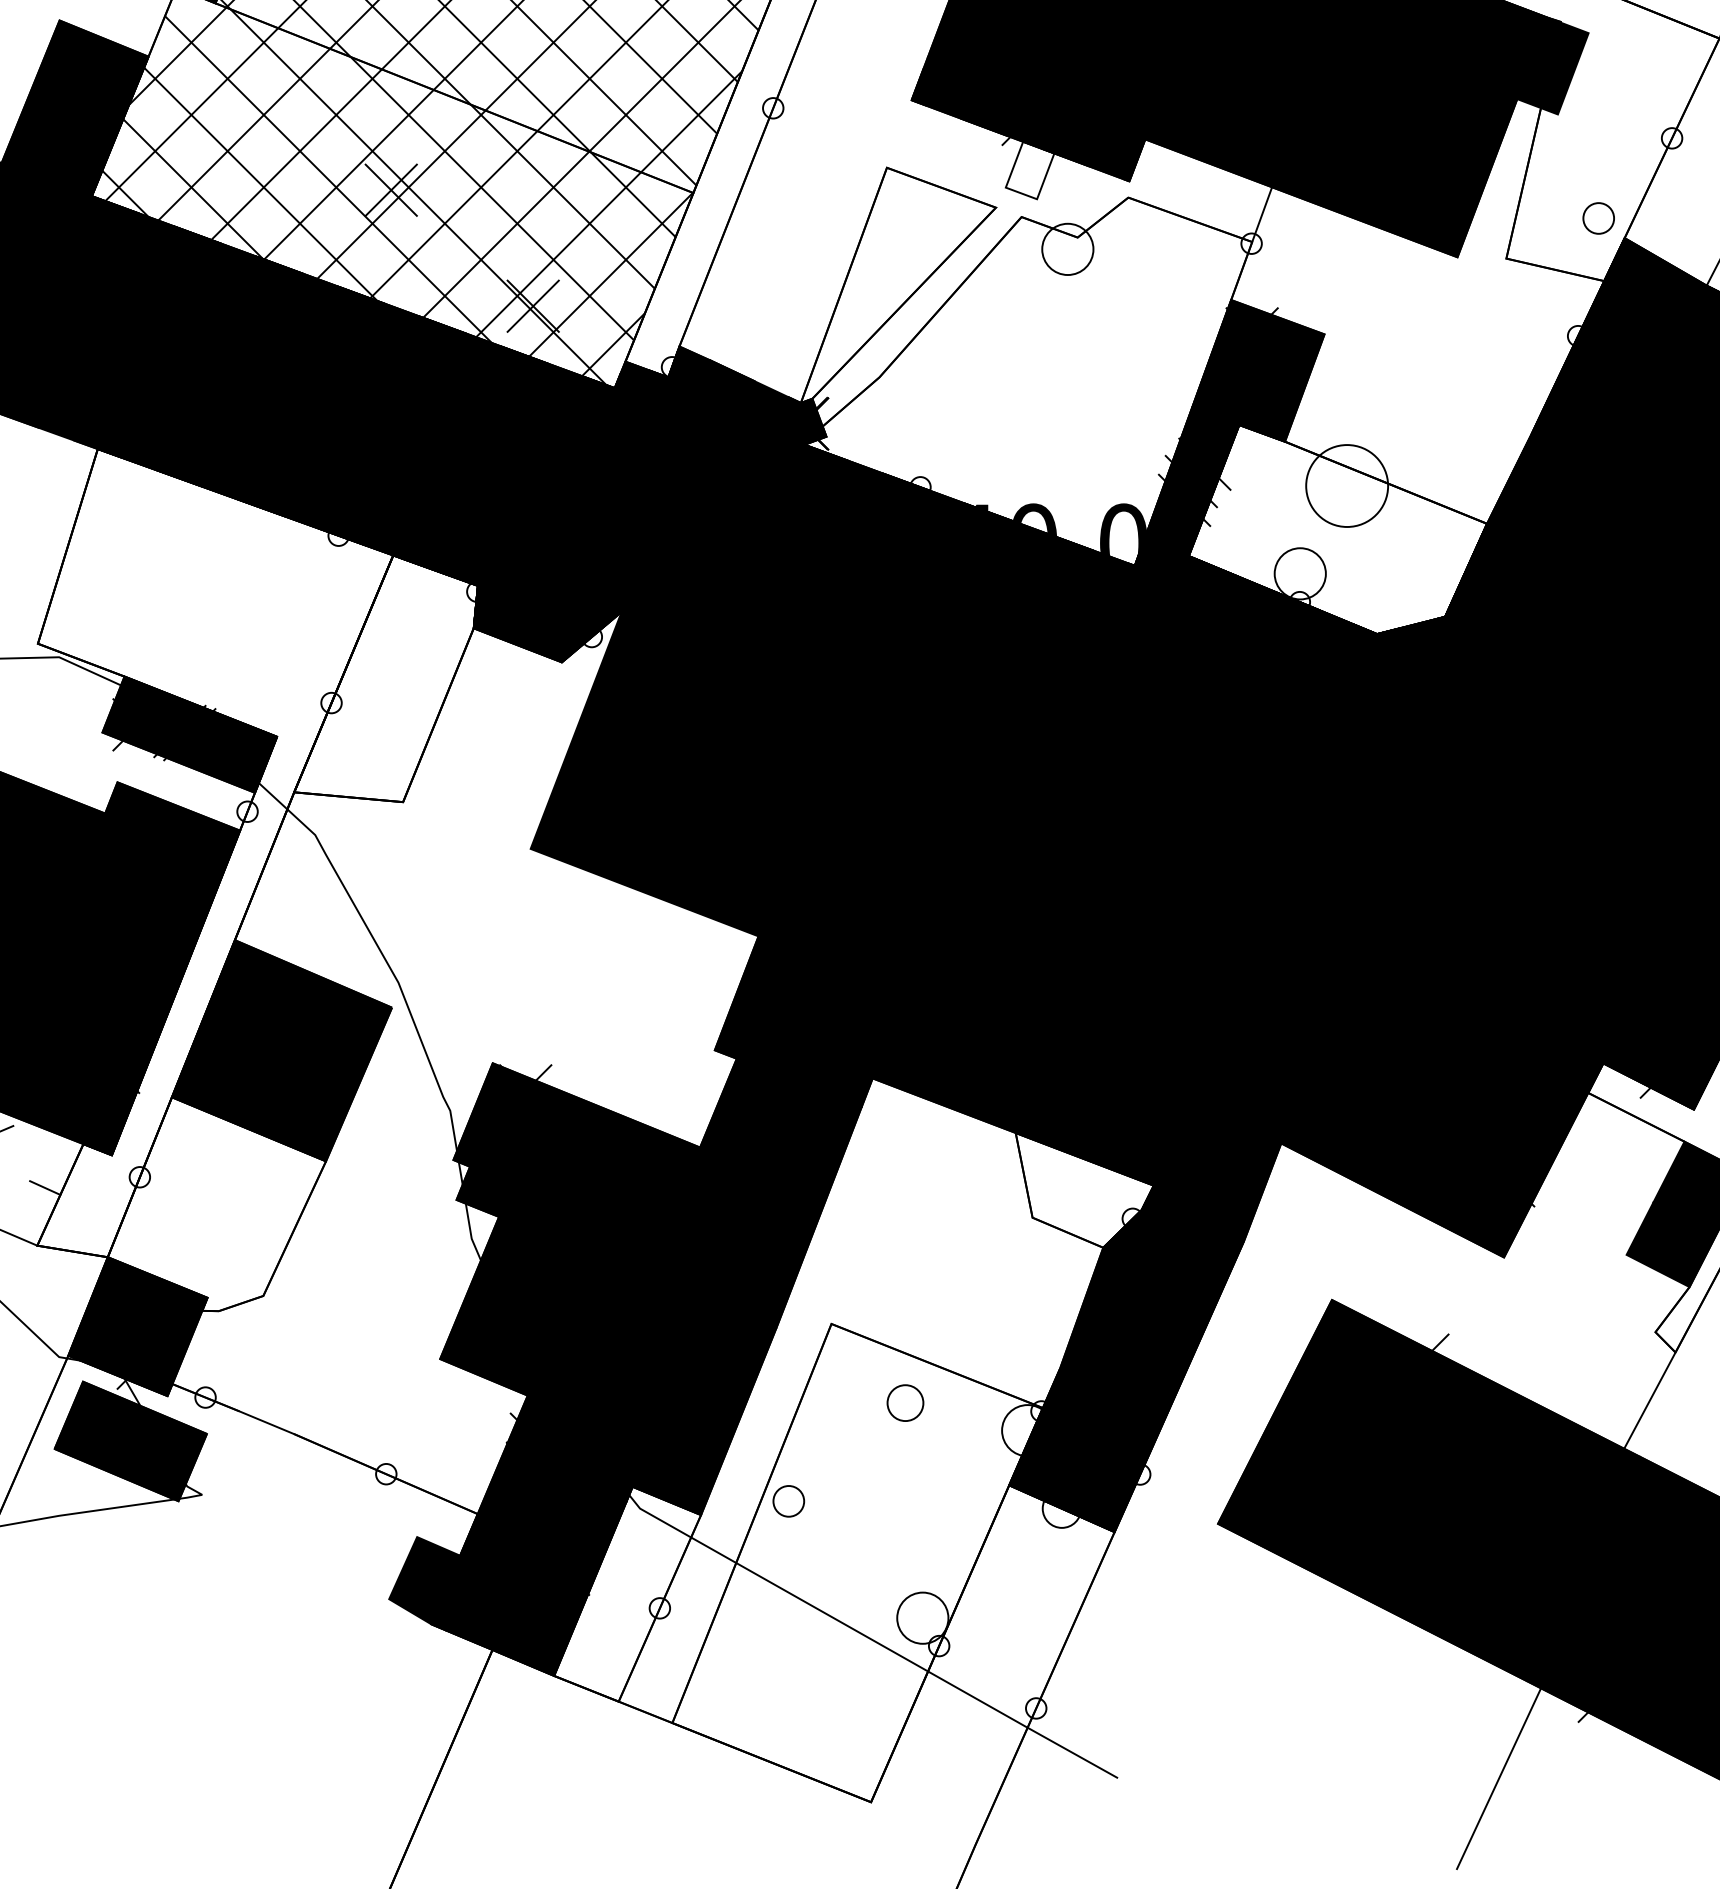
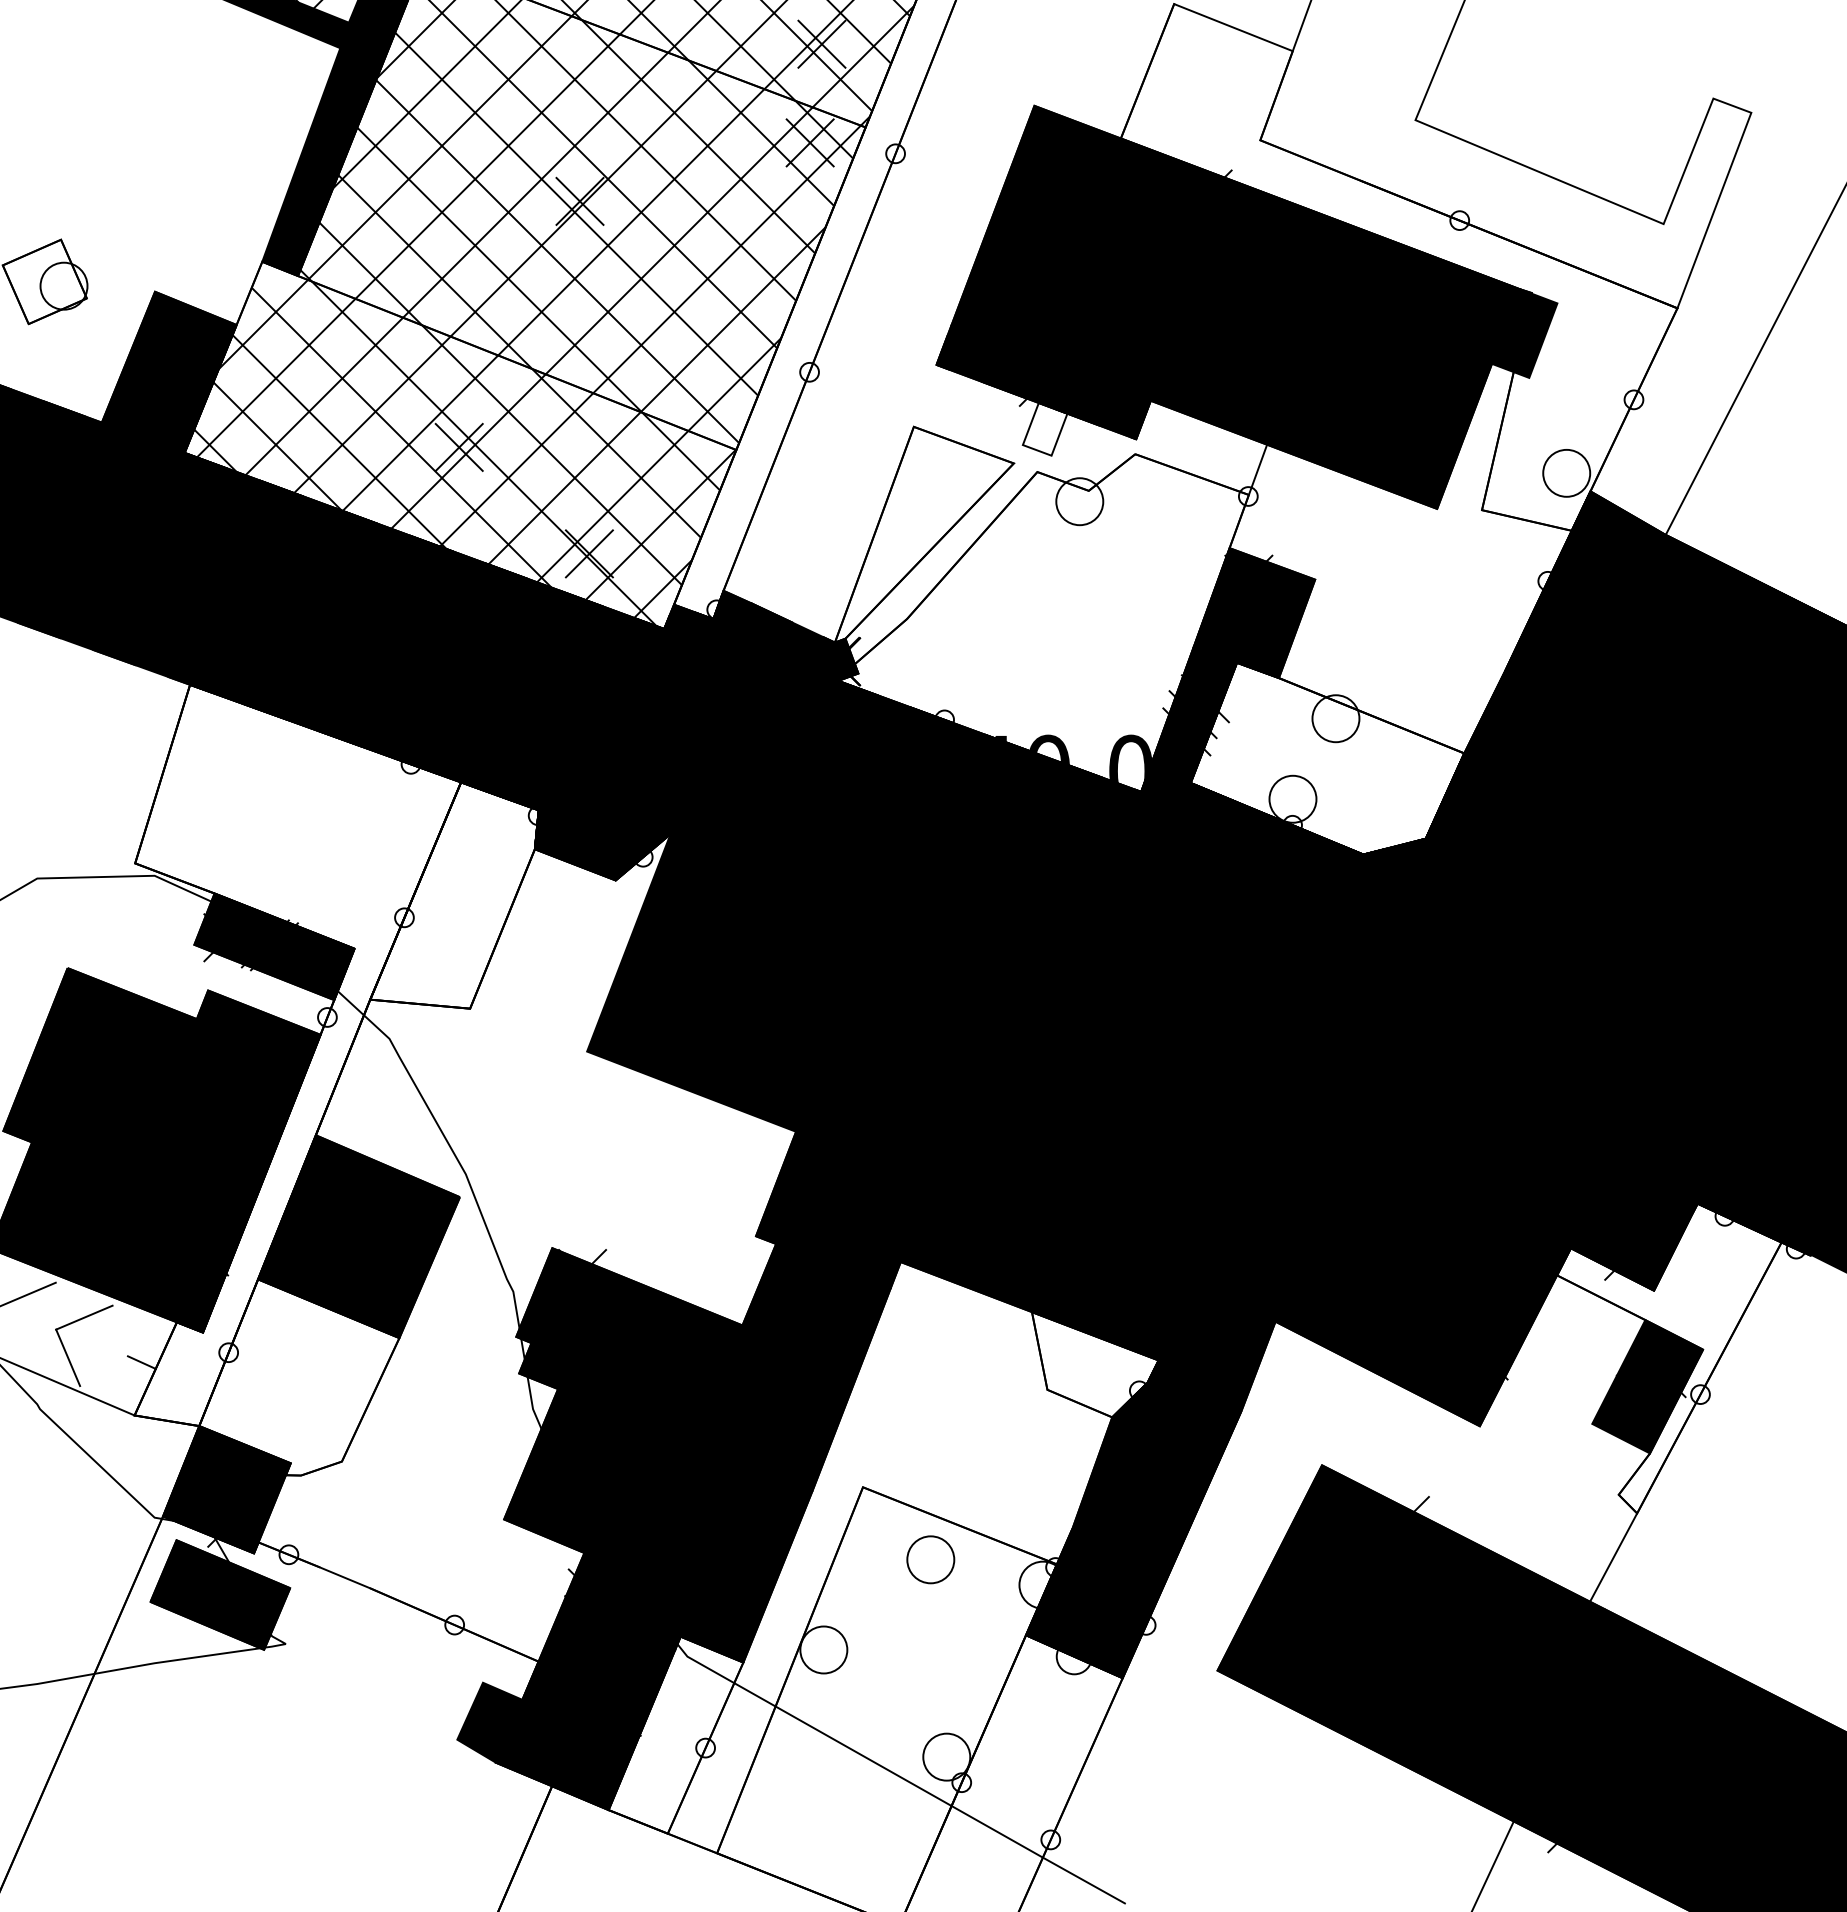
circle: (1598, 217) -> (1566, 472), size x1.67
circle: (1346, 485) -> (1335, 718), size x0.62
circle: (905, 1402) -> (930, 1559), size x1.43
circle: (788, 1500) -> (823, 1649), size x1.67

